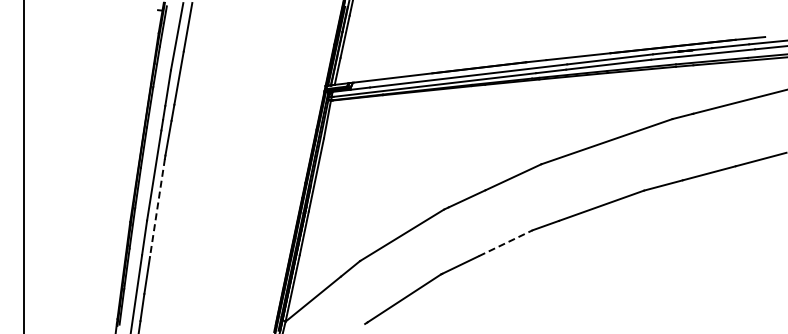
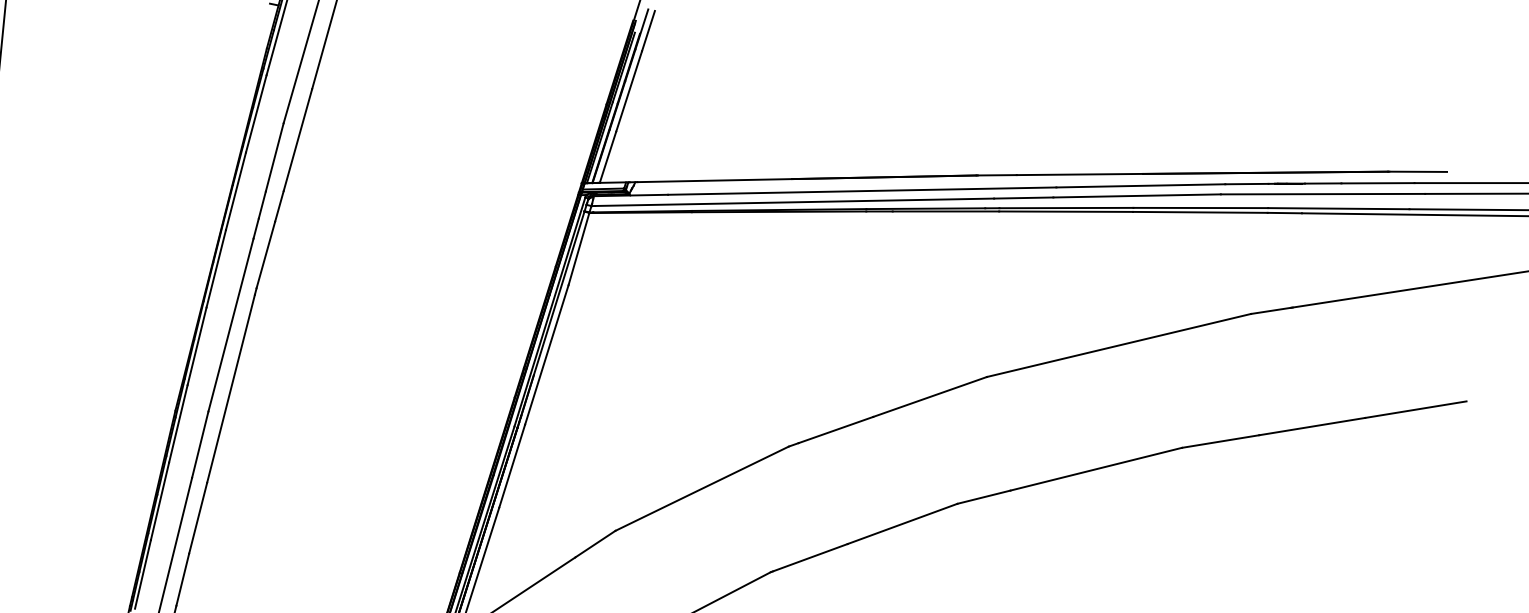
line: (157, 208) -> (231, 389), dashed -> solid
line: (505, 243) -> (902, 524), dashed -> solid

